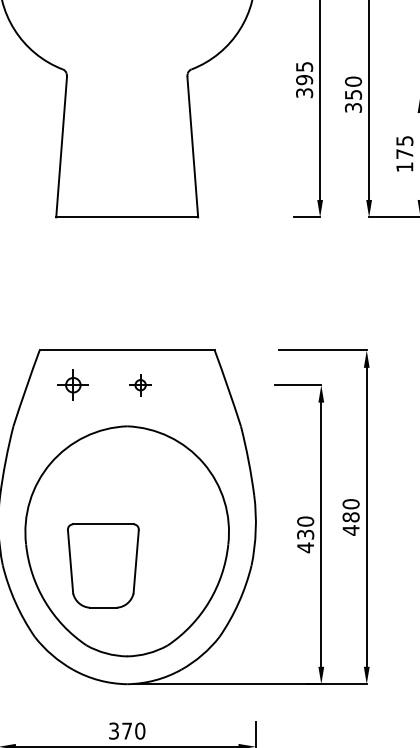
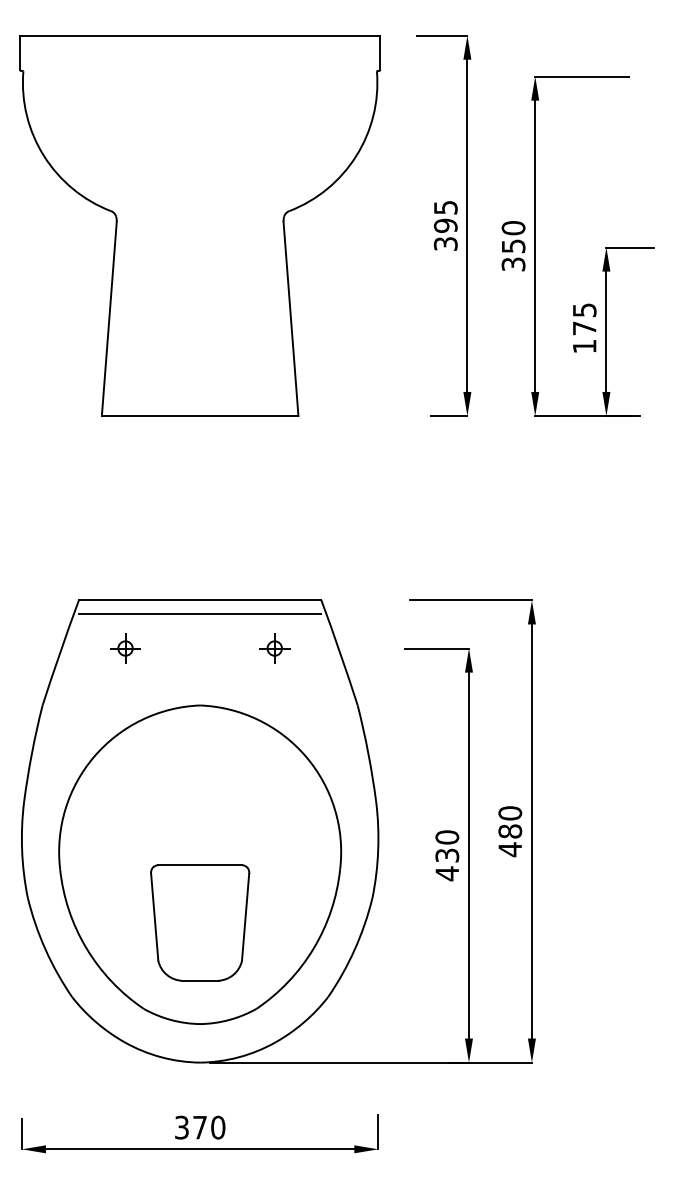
line: (126, 359) -> (199, 613), added
part: (73, 385) -> (125, 648), size x0.71
part: (140, 385) -> (274, 648), moved
part: (103, 565) -> (200, 922), moved

